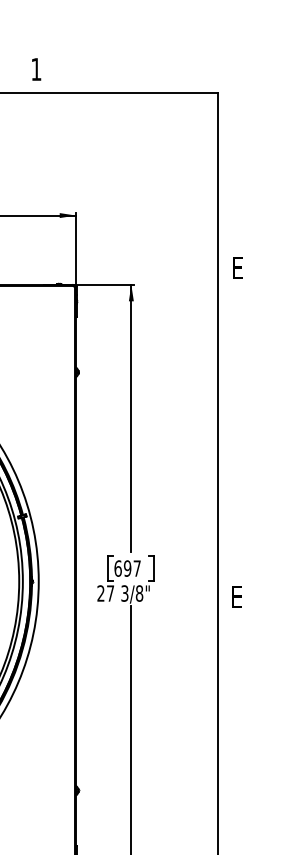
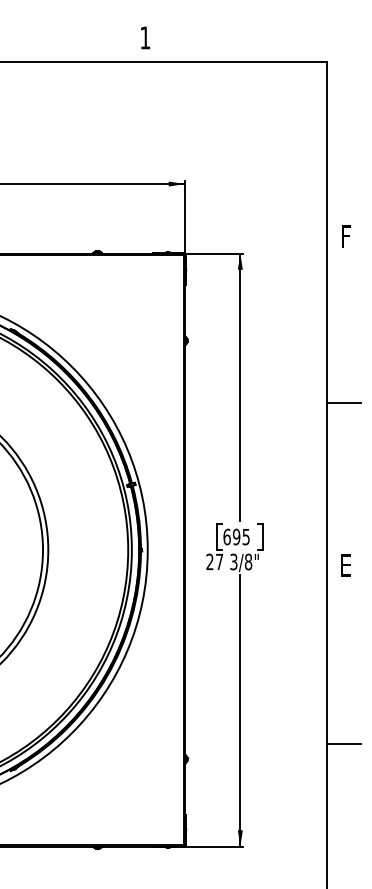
text: (238, 268) -> (347, 236), E -> F
line: (234, 434) -> (343, 402), added
text: (136, 569) -> (245, 537), 697 -> 695
line: (234, 775) -> (343, 743), added

